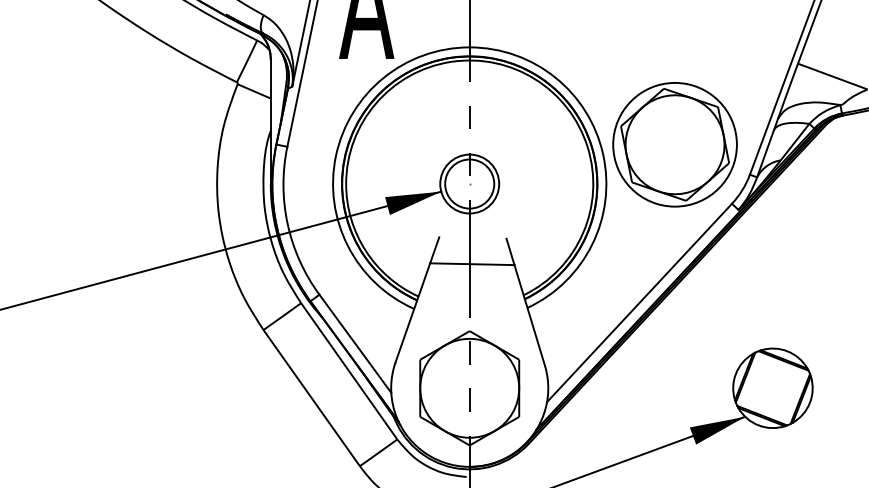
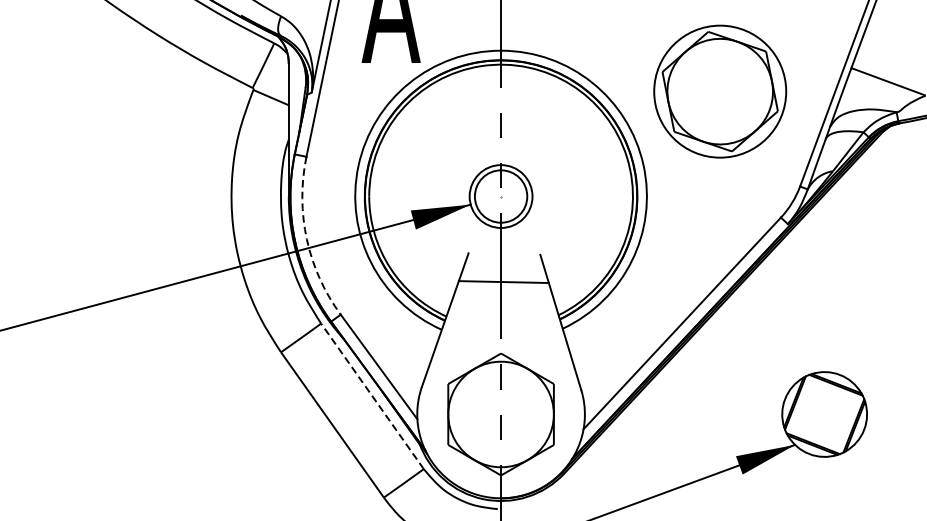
part: (674, 144) -> (719, 91), moved
arc: (287, 224) -> (306, 239), solid -> dashed
line: (349, 371) -> (372, 396), solid -> dashed

